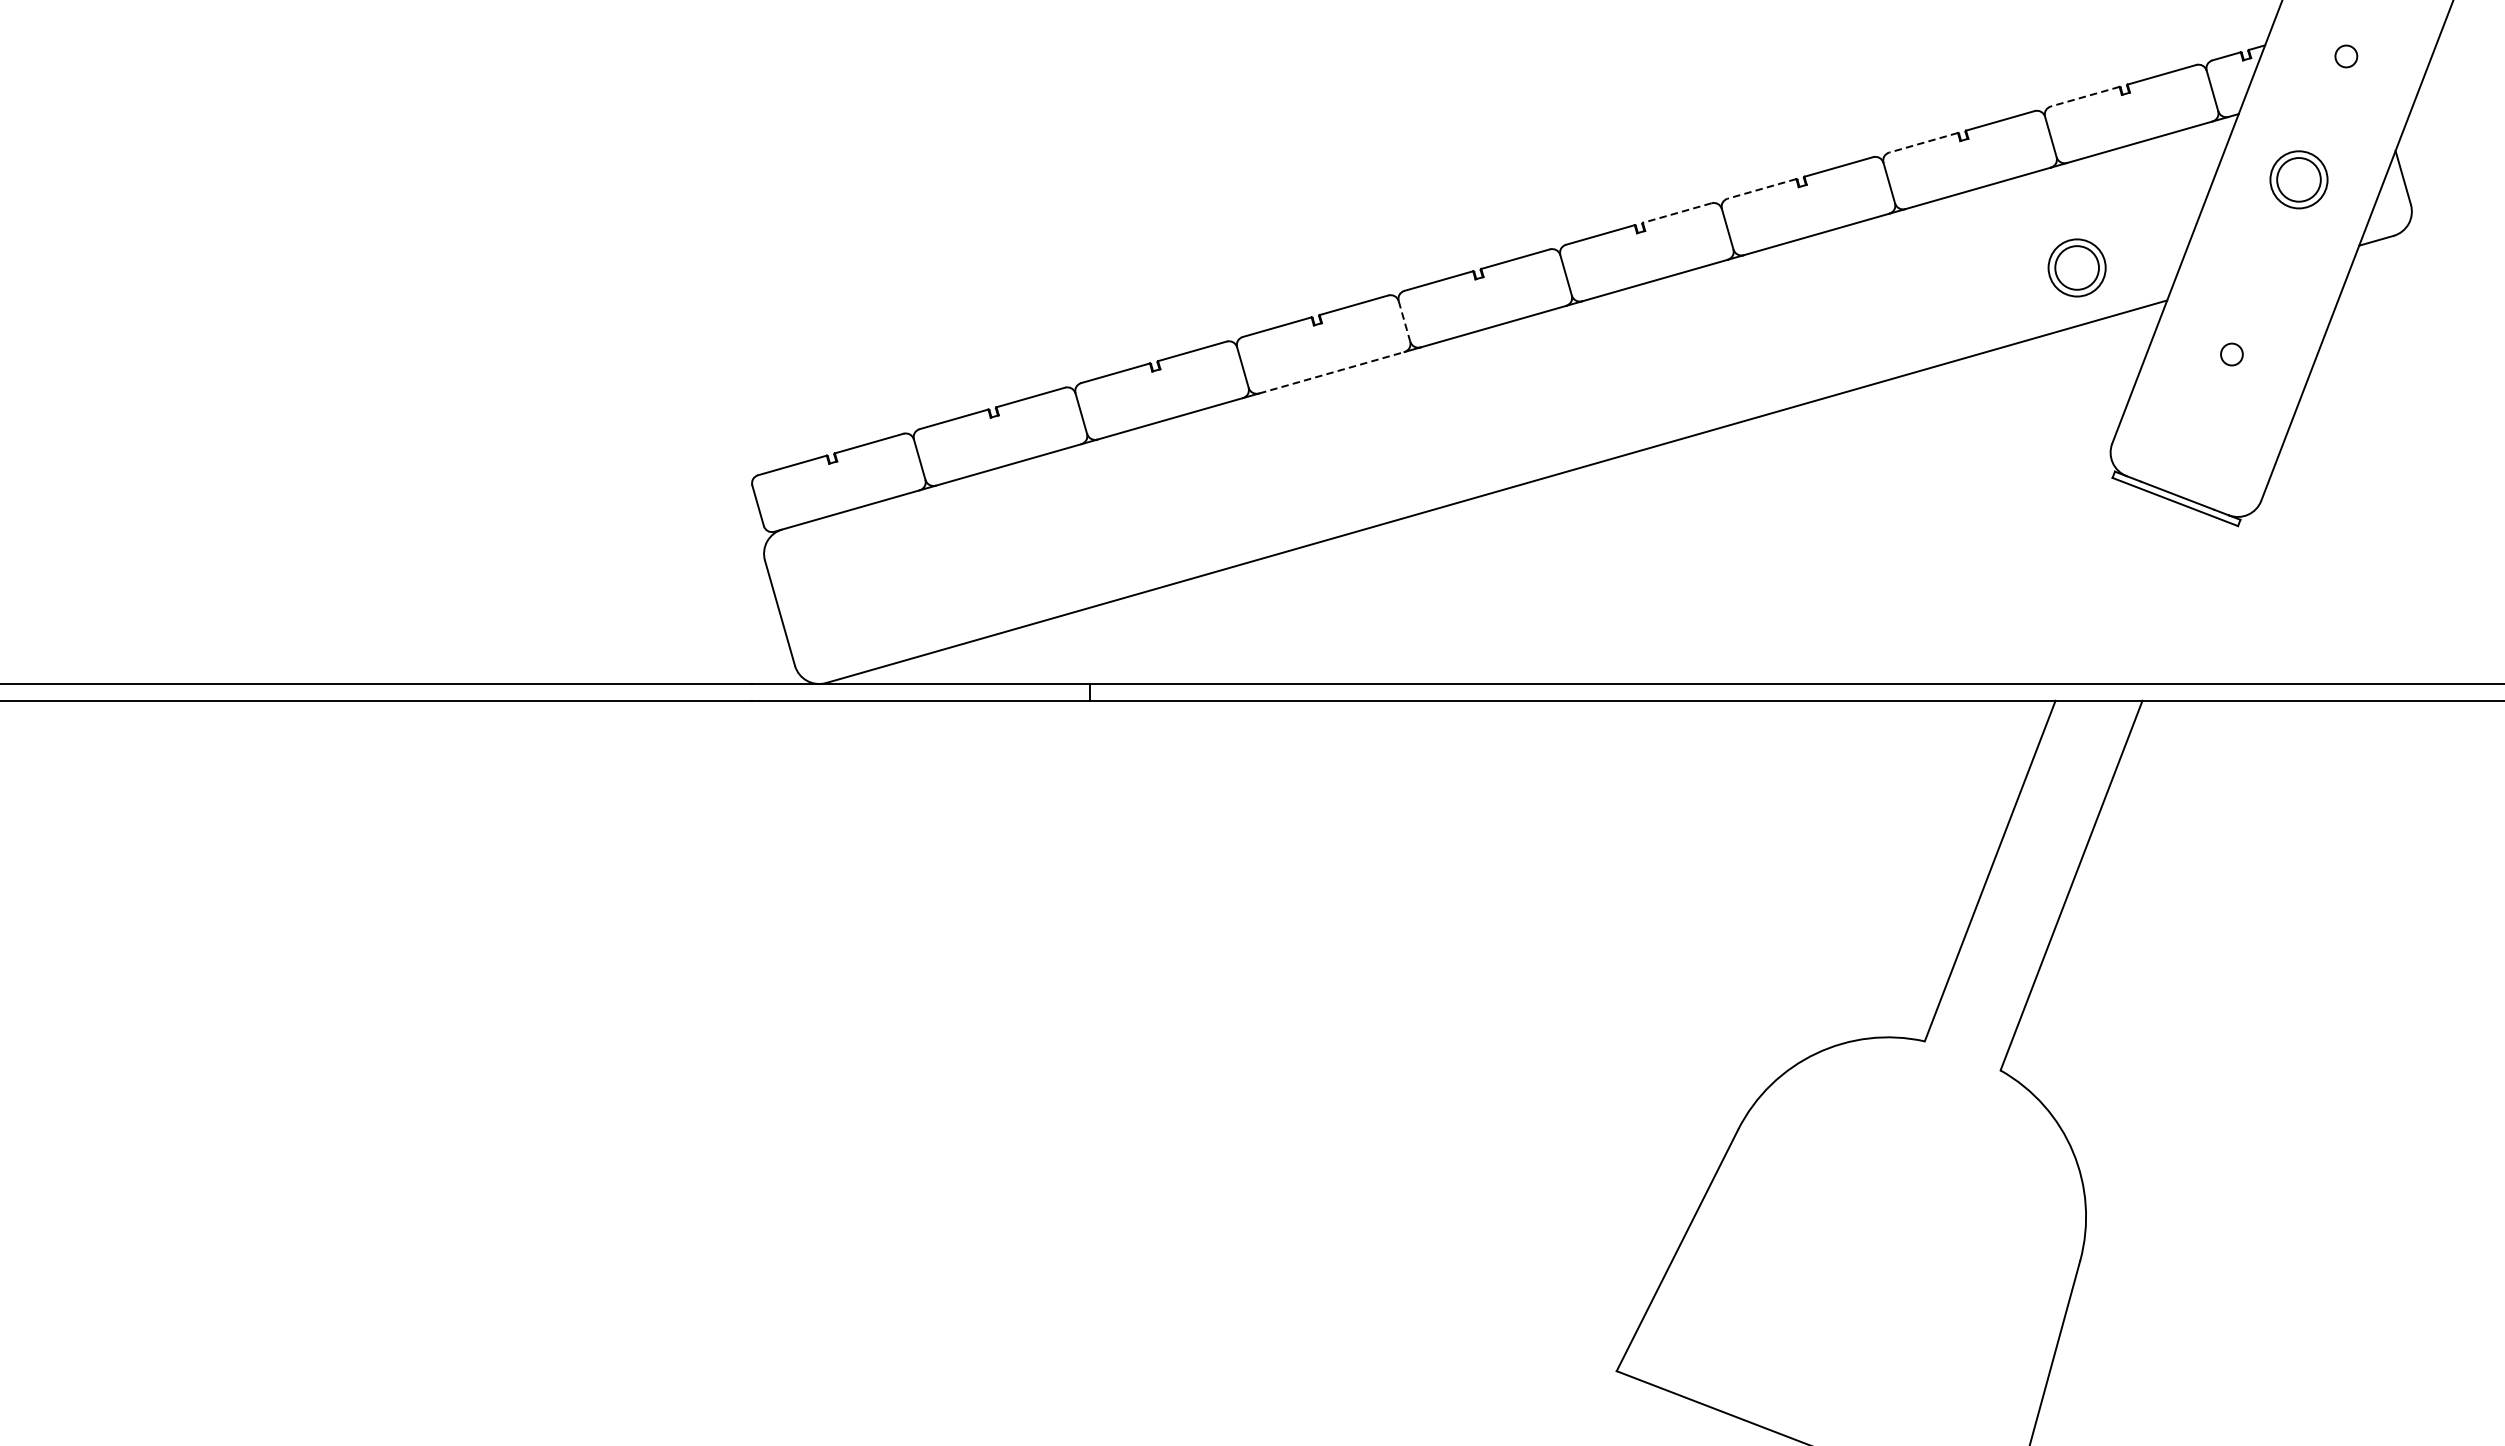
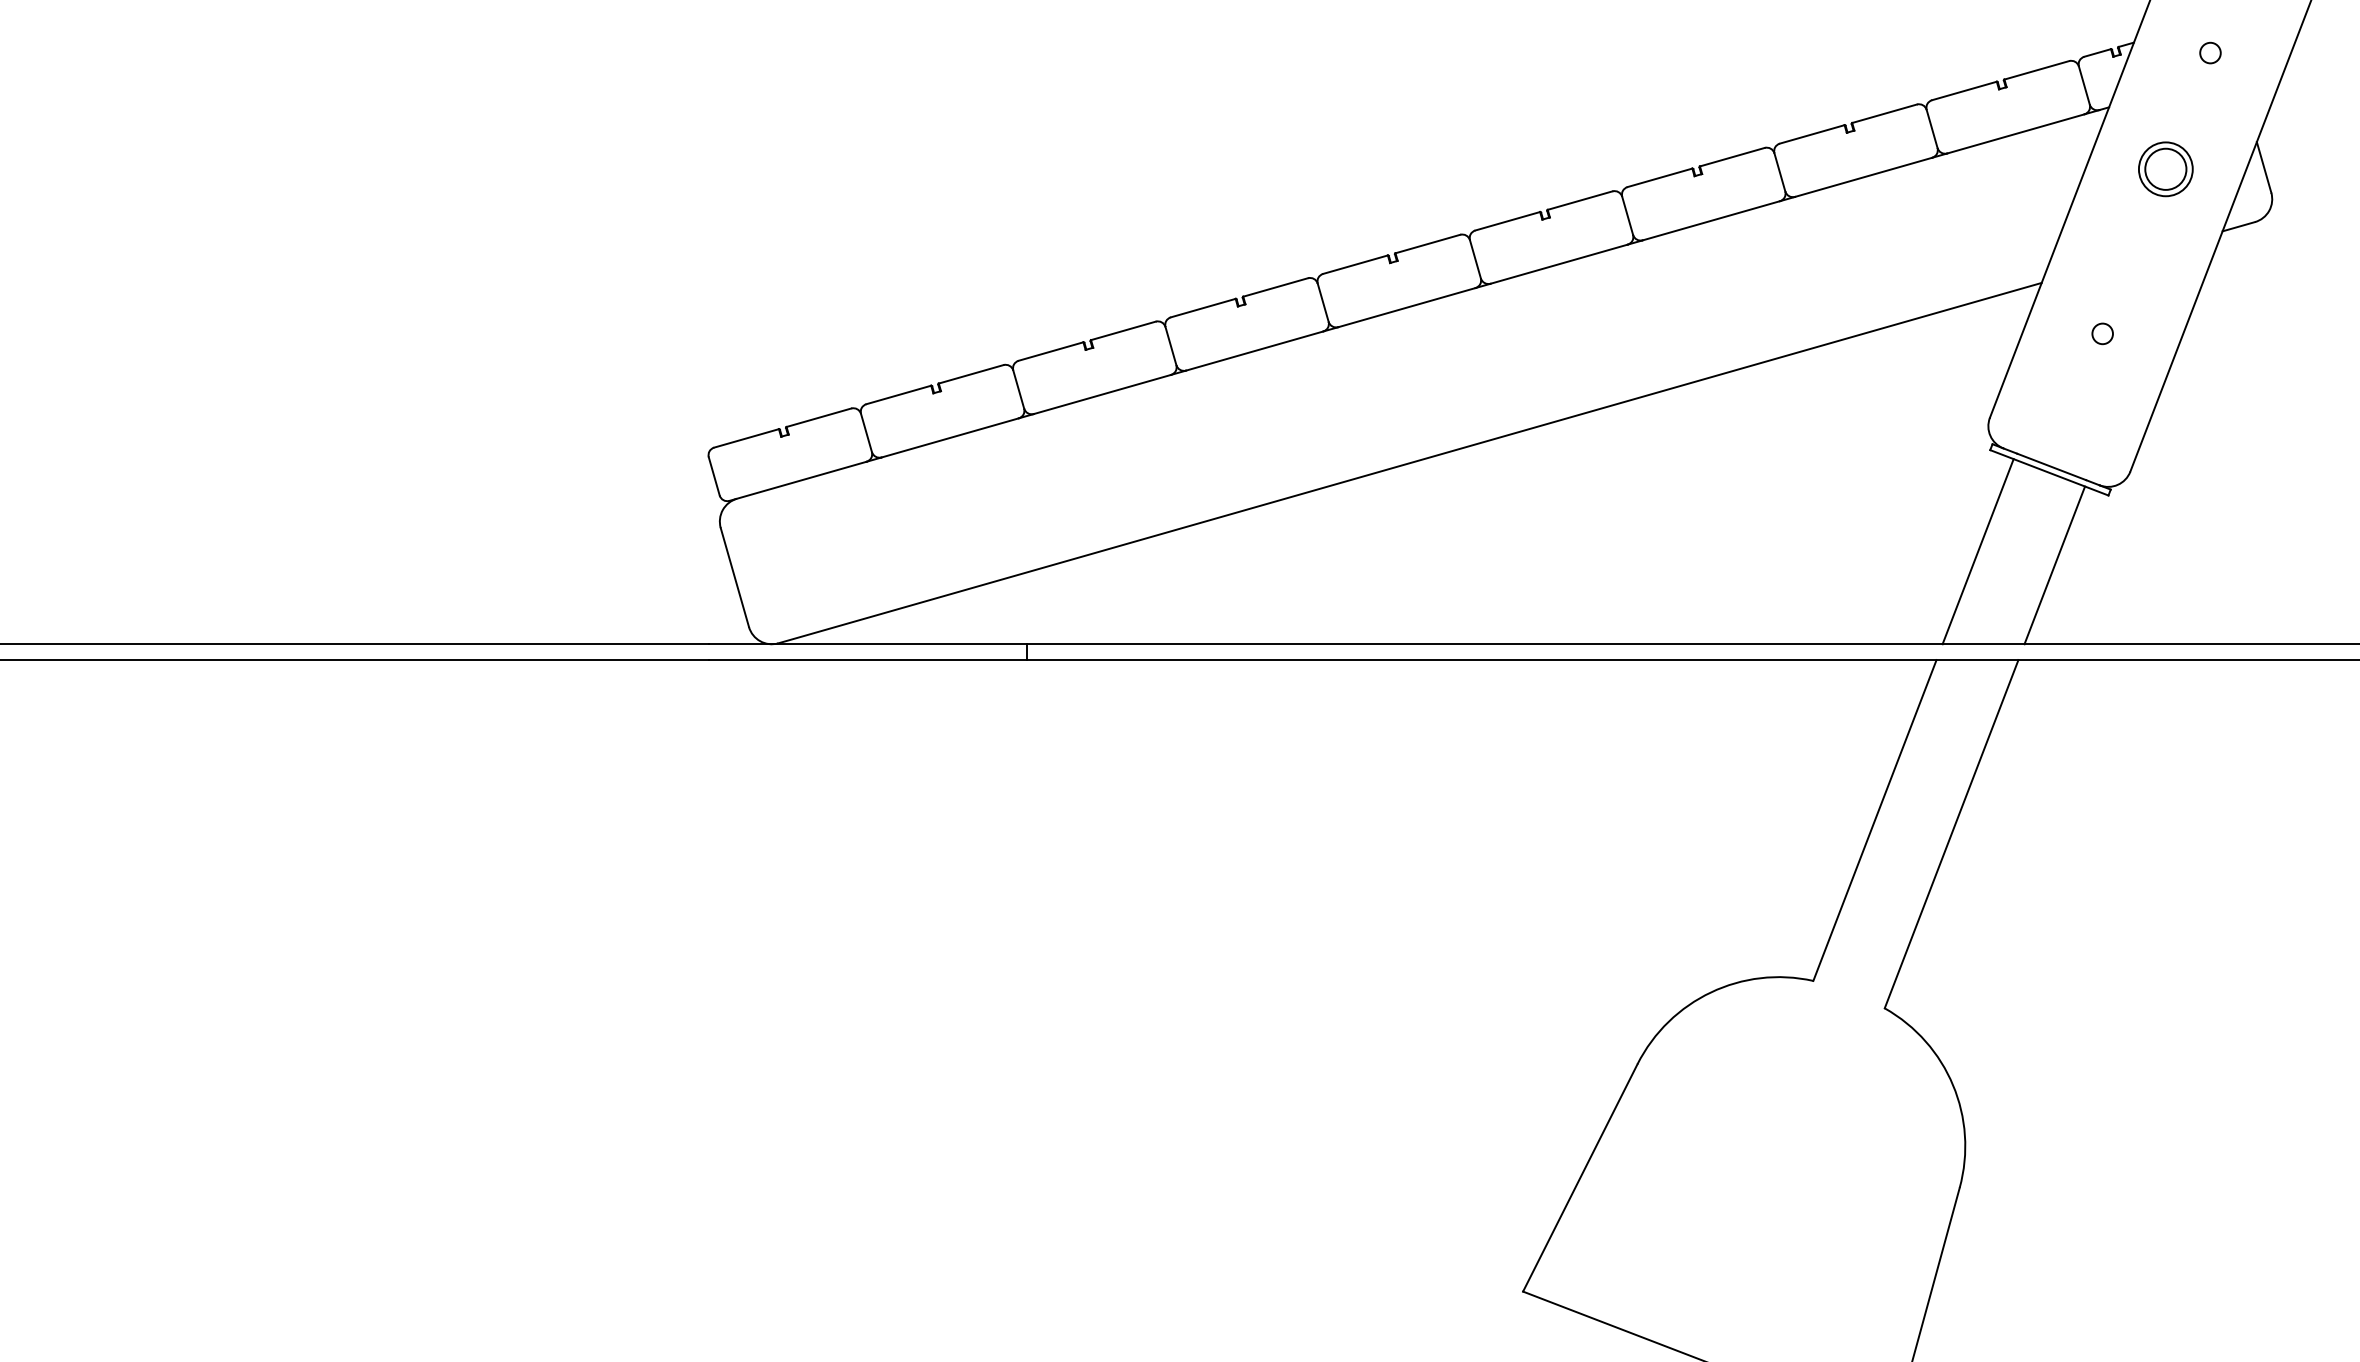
line: (2085, 96) -> (1964, 90), dashed -> solid
line: (1923, 142) -> (1812, 134), dashed -> solid
line: (1762, 188) -> (1660, 177), dashed -> solid
line: (1677, 212) -> (1580, 200), dashed -> solid
part: (2076, 268) -> (1956, 252), removed
line: (1404, 321) -> (1323, 302), dashed -> solid
line: (1332, 372) -> (1255, 350), dashed -> solid
line: (2099, 585) -> (1977, 551), added
line: (2180, 600) -> (2054, 565), added

